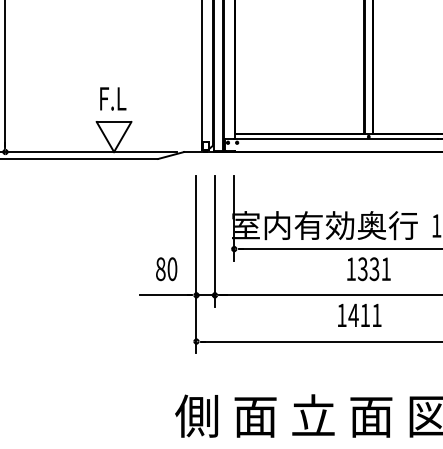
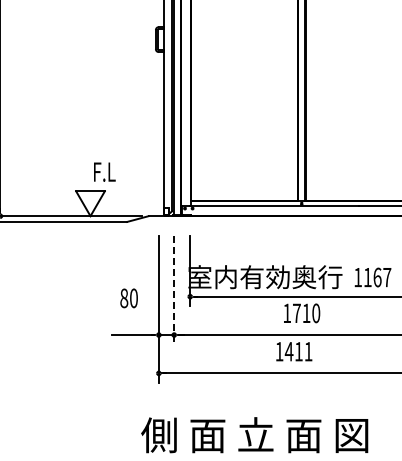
text: (112, 98) -> (104, 171), moved
line: (215, 241) -> (174, 290), solid -> dashed
text: (165, 269) -> (128, 298), moved
text: (374, 269) -> (306, 313), 1331 -> 1710

